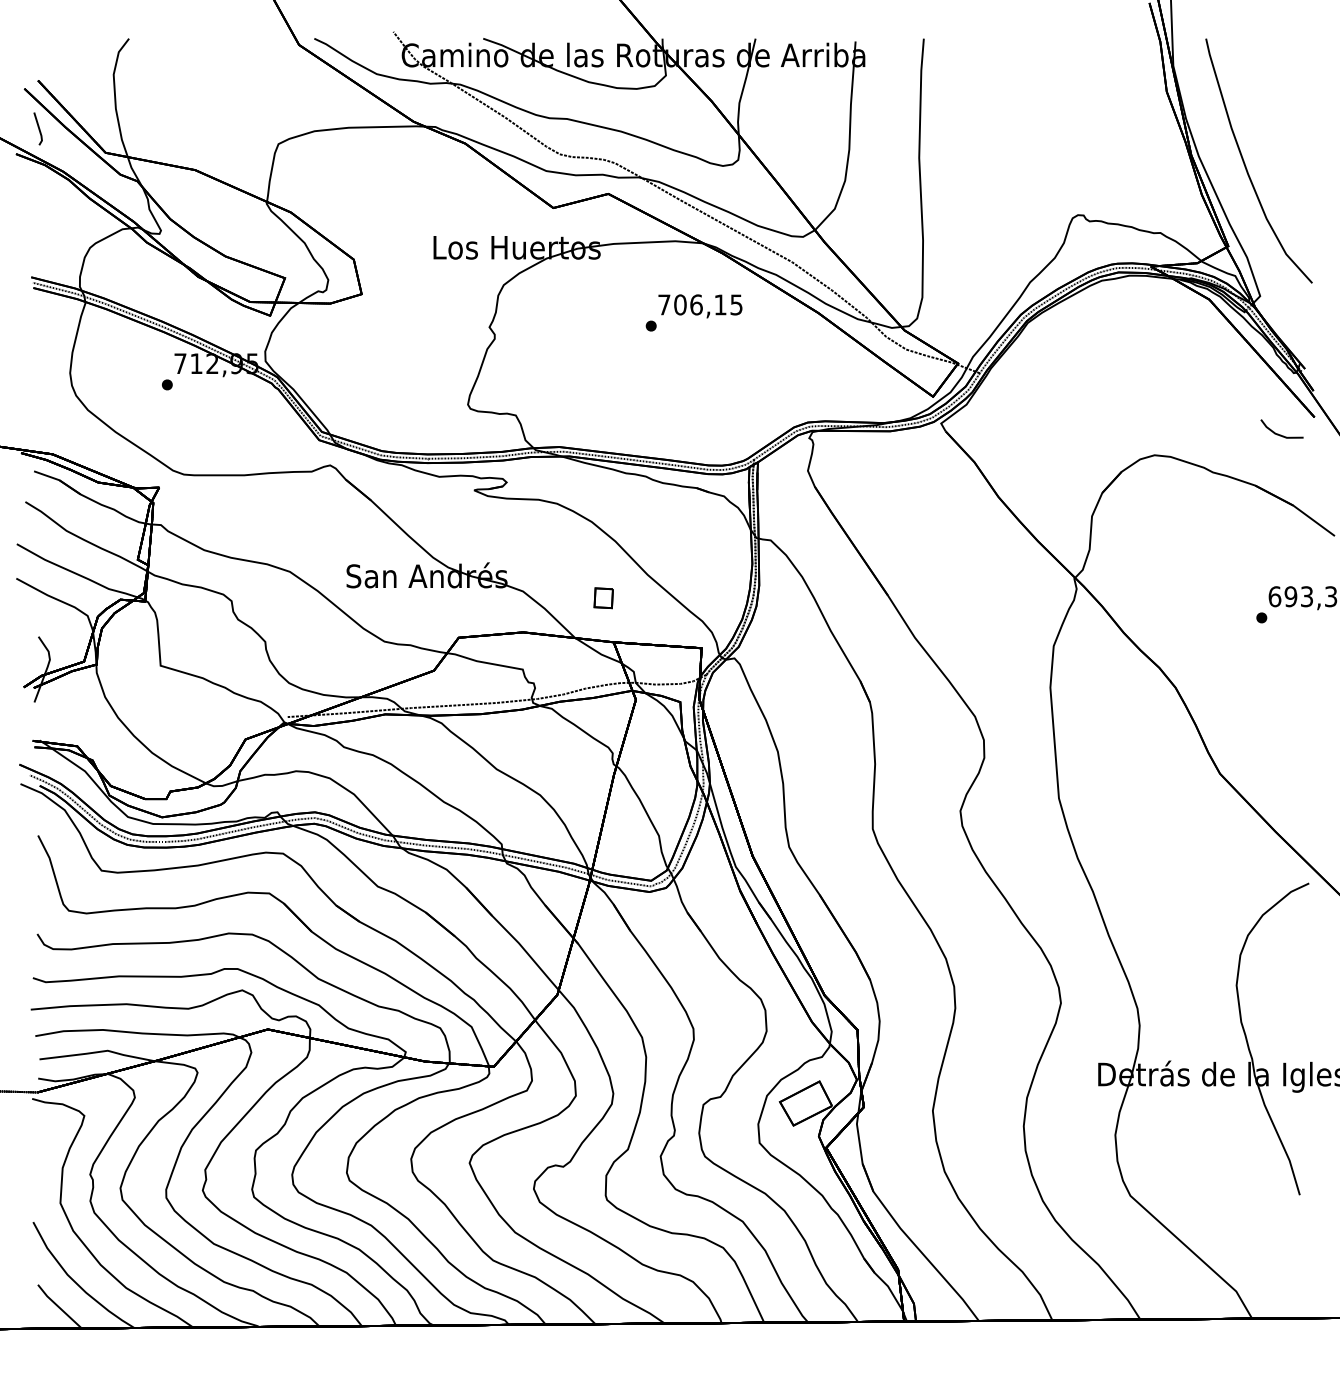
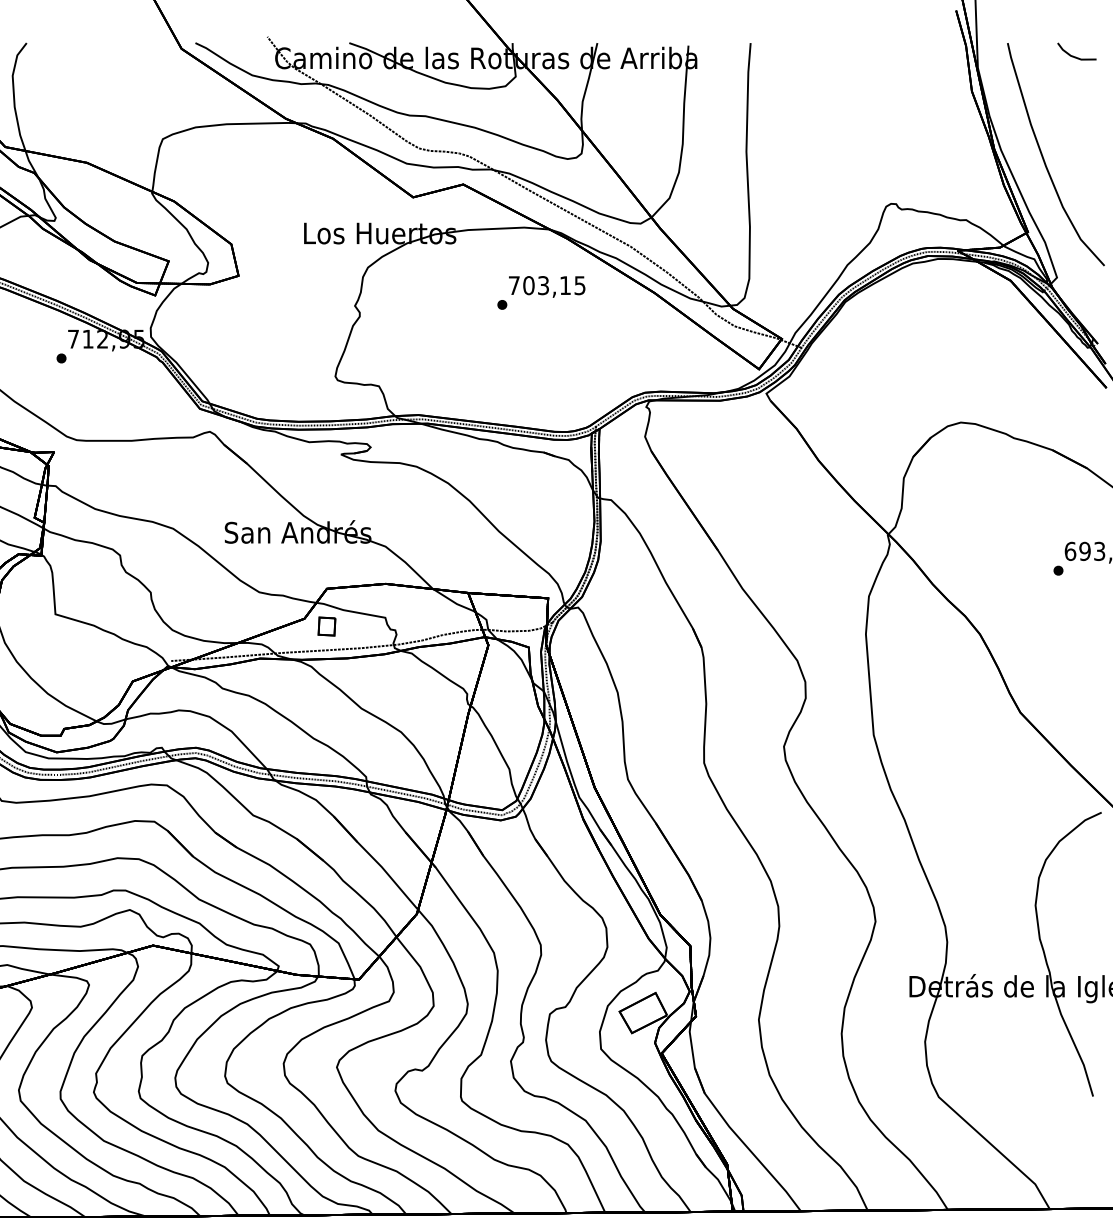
text: (696, 304) -> (543, 285), 706,15 -> 703,15
line: (1278, 433) -> (1073, 55), moved
part: (603, 598) -> (326, 626), moved

